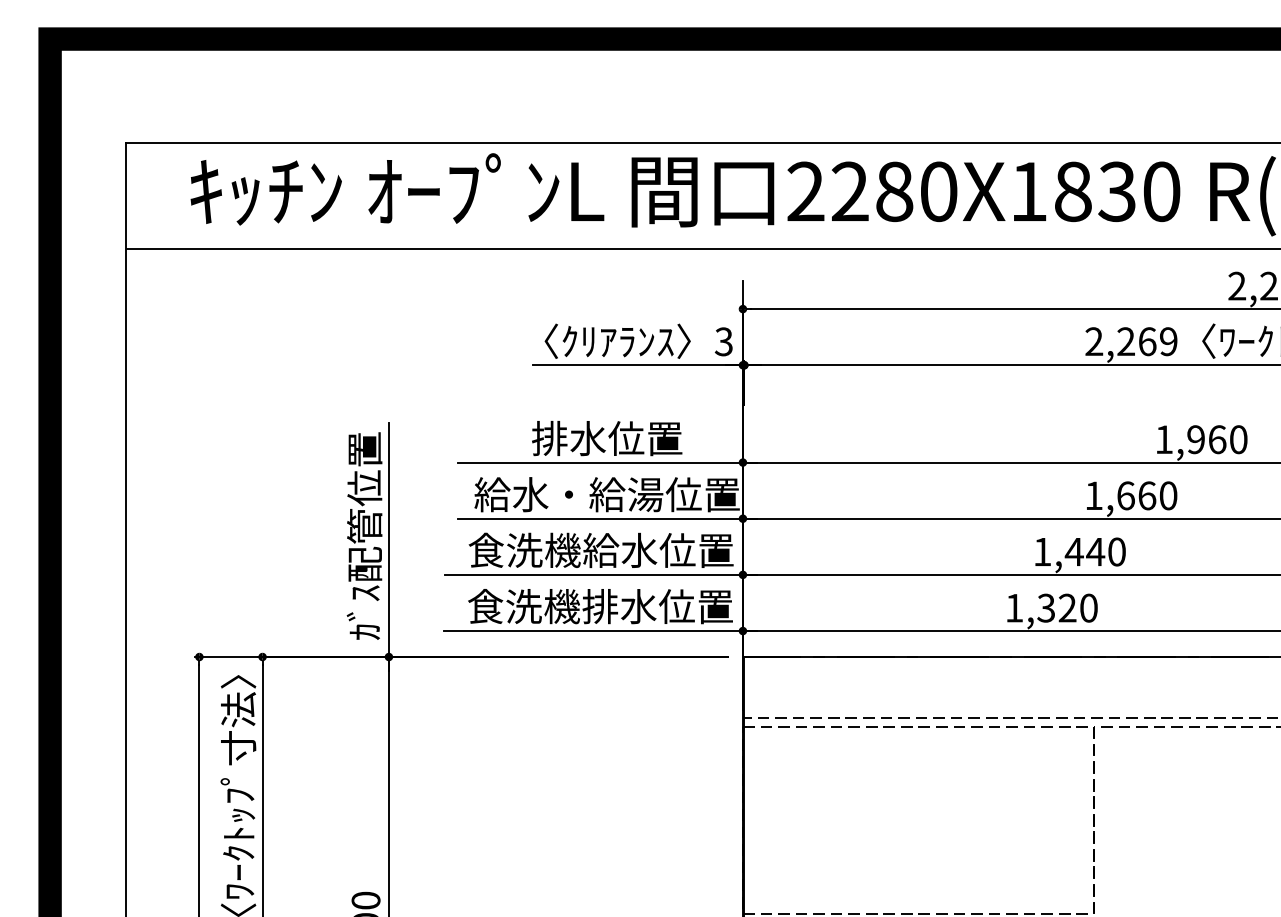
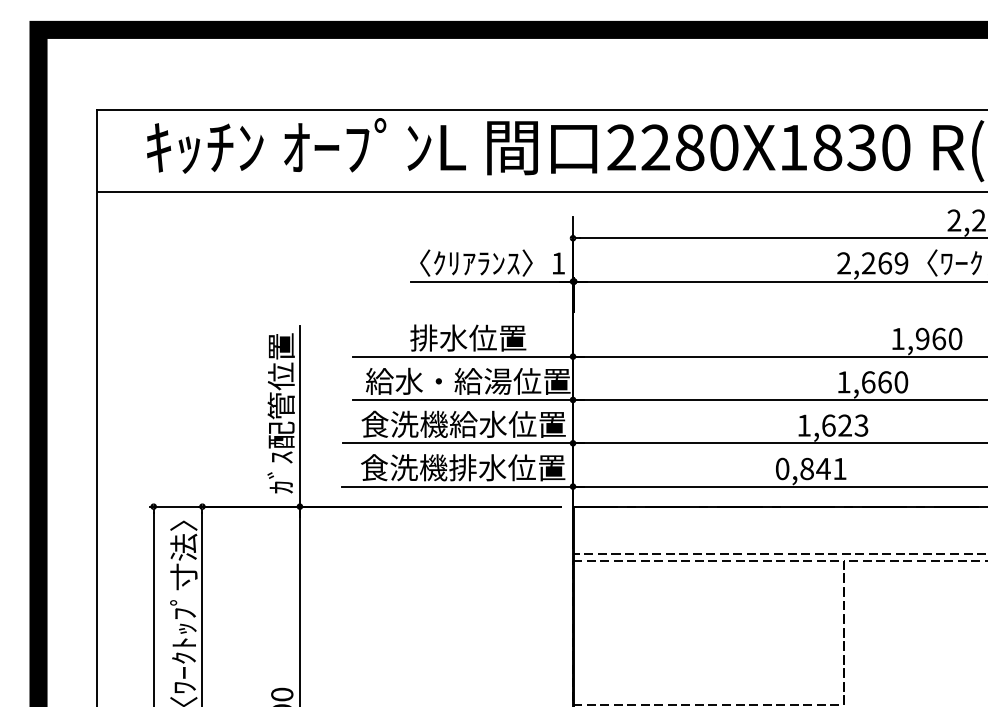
text: (723, 341) -> (558, 263), 3 -> 1
text: (1094, 551) -> (844, 425), 1,440 -> 1,623
text: (1051, 607) -> (811, 468), 1,320 -> 0,841

